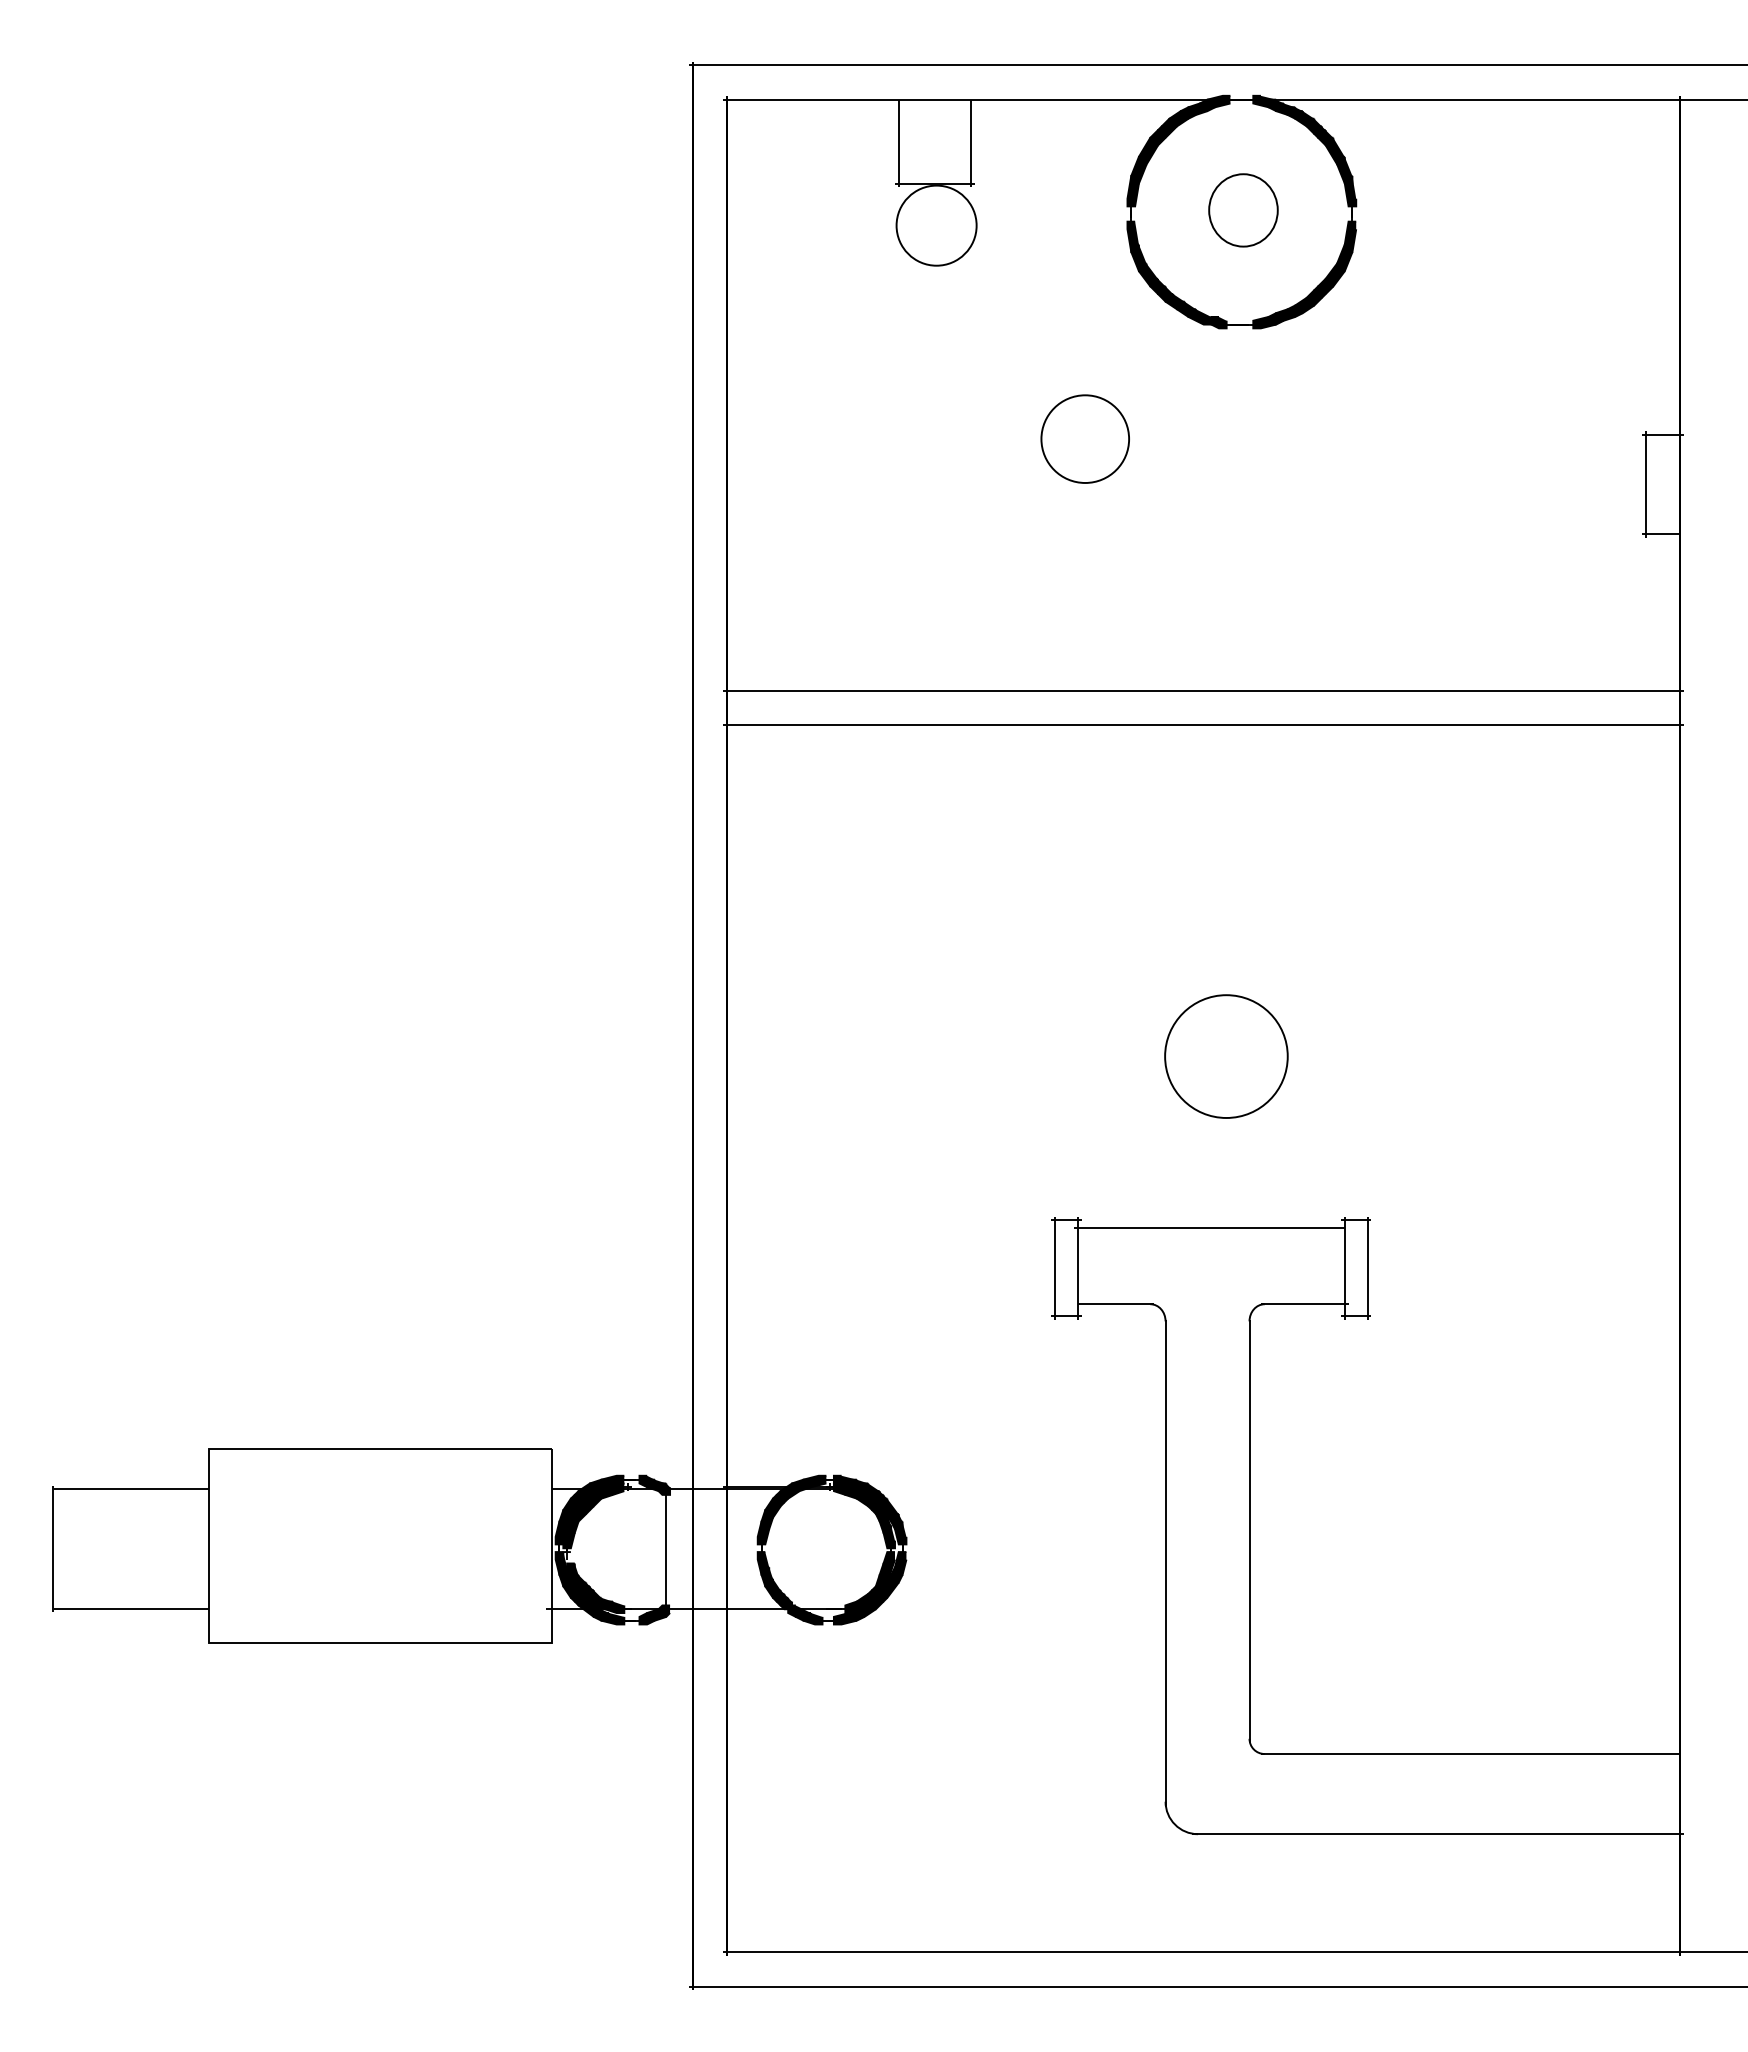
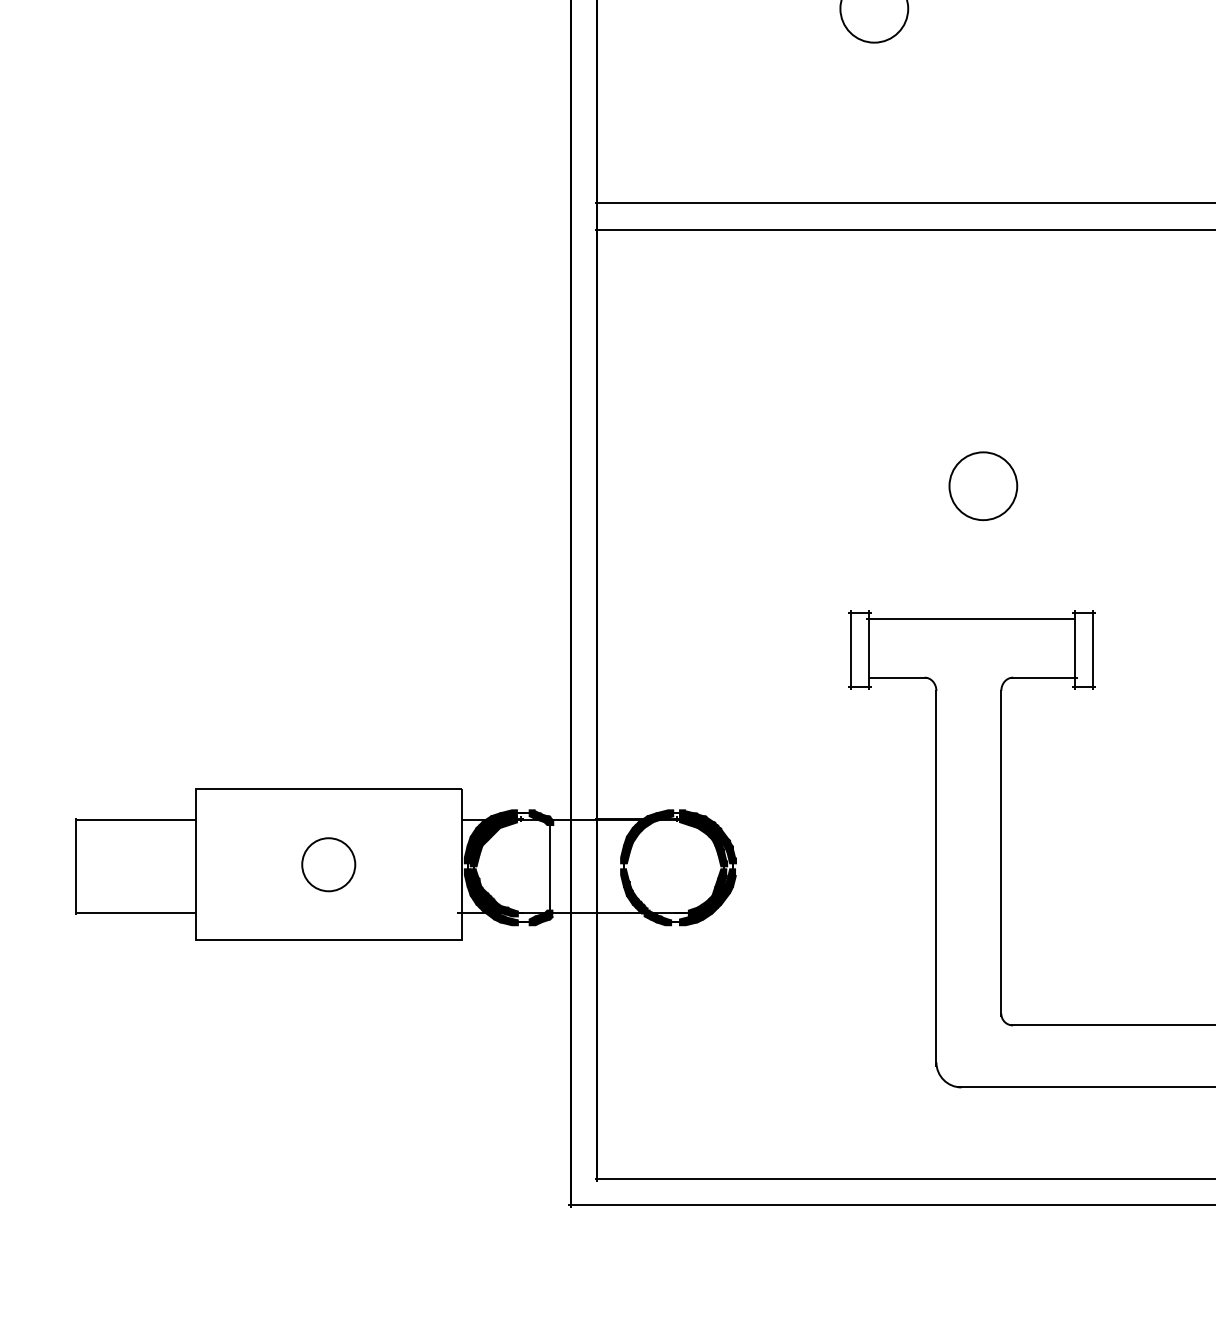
part: (1225, 1056) -> (982, 486), size x0.71
part: (379, 1546) -> (328, 864), added
fill: (568, 1561) -> (474, 876), added

